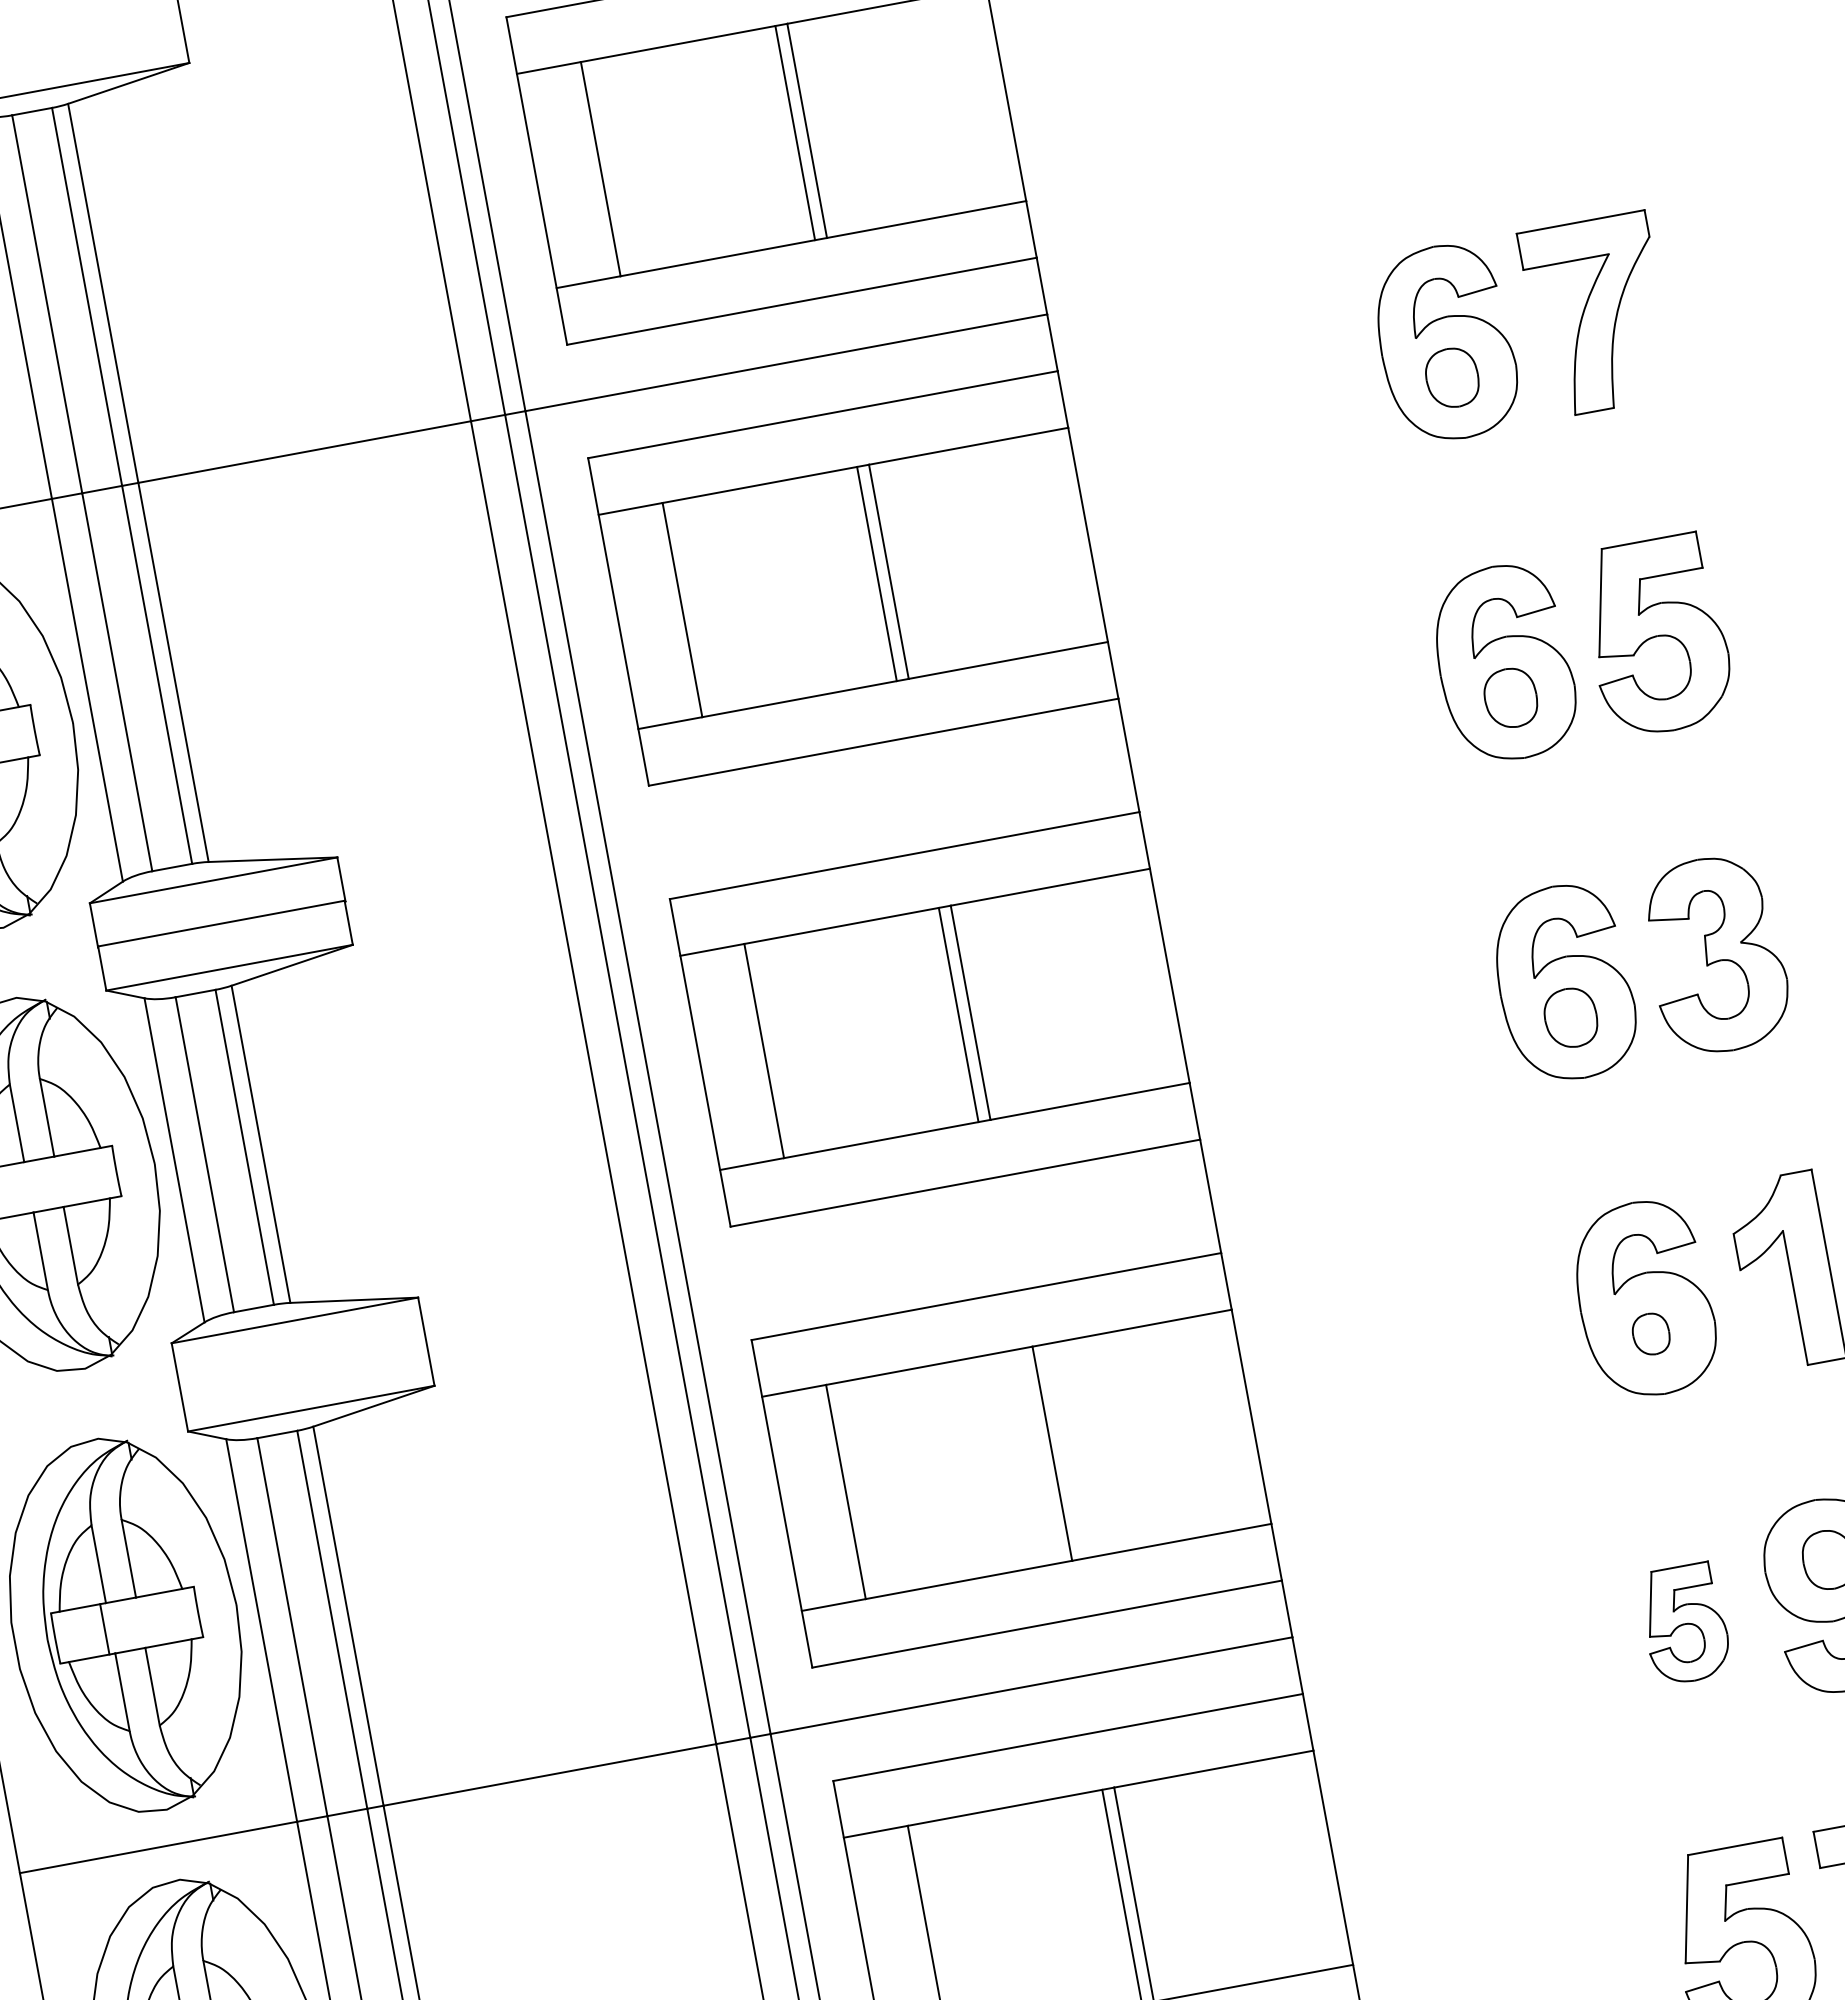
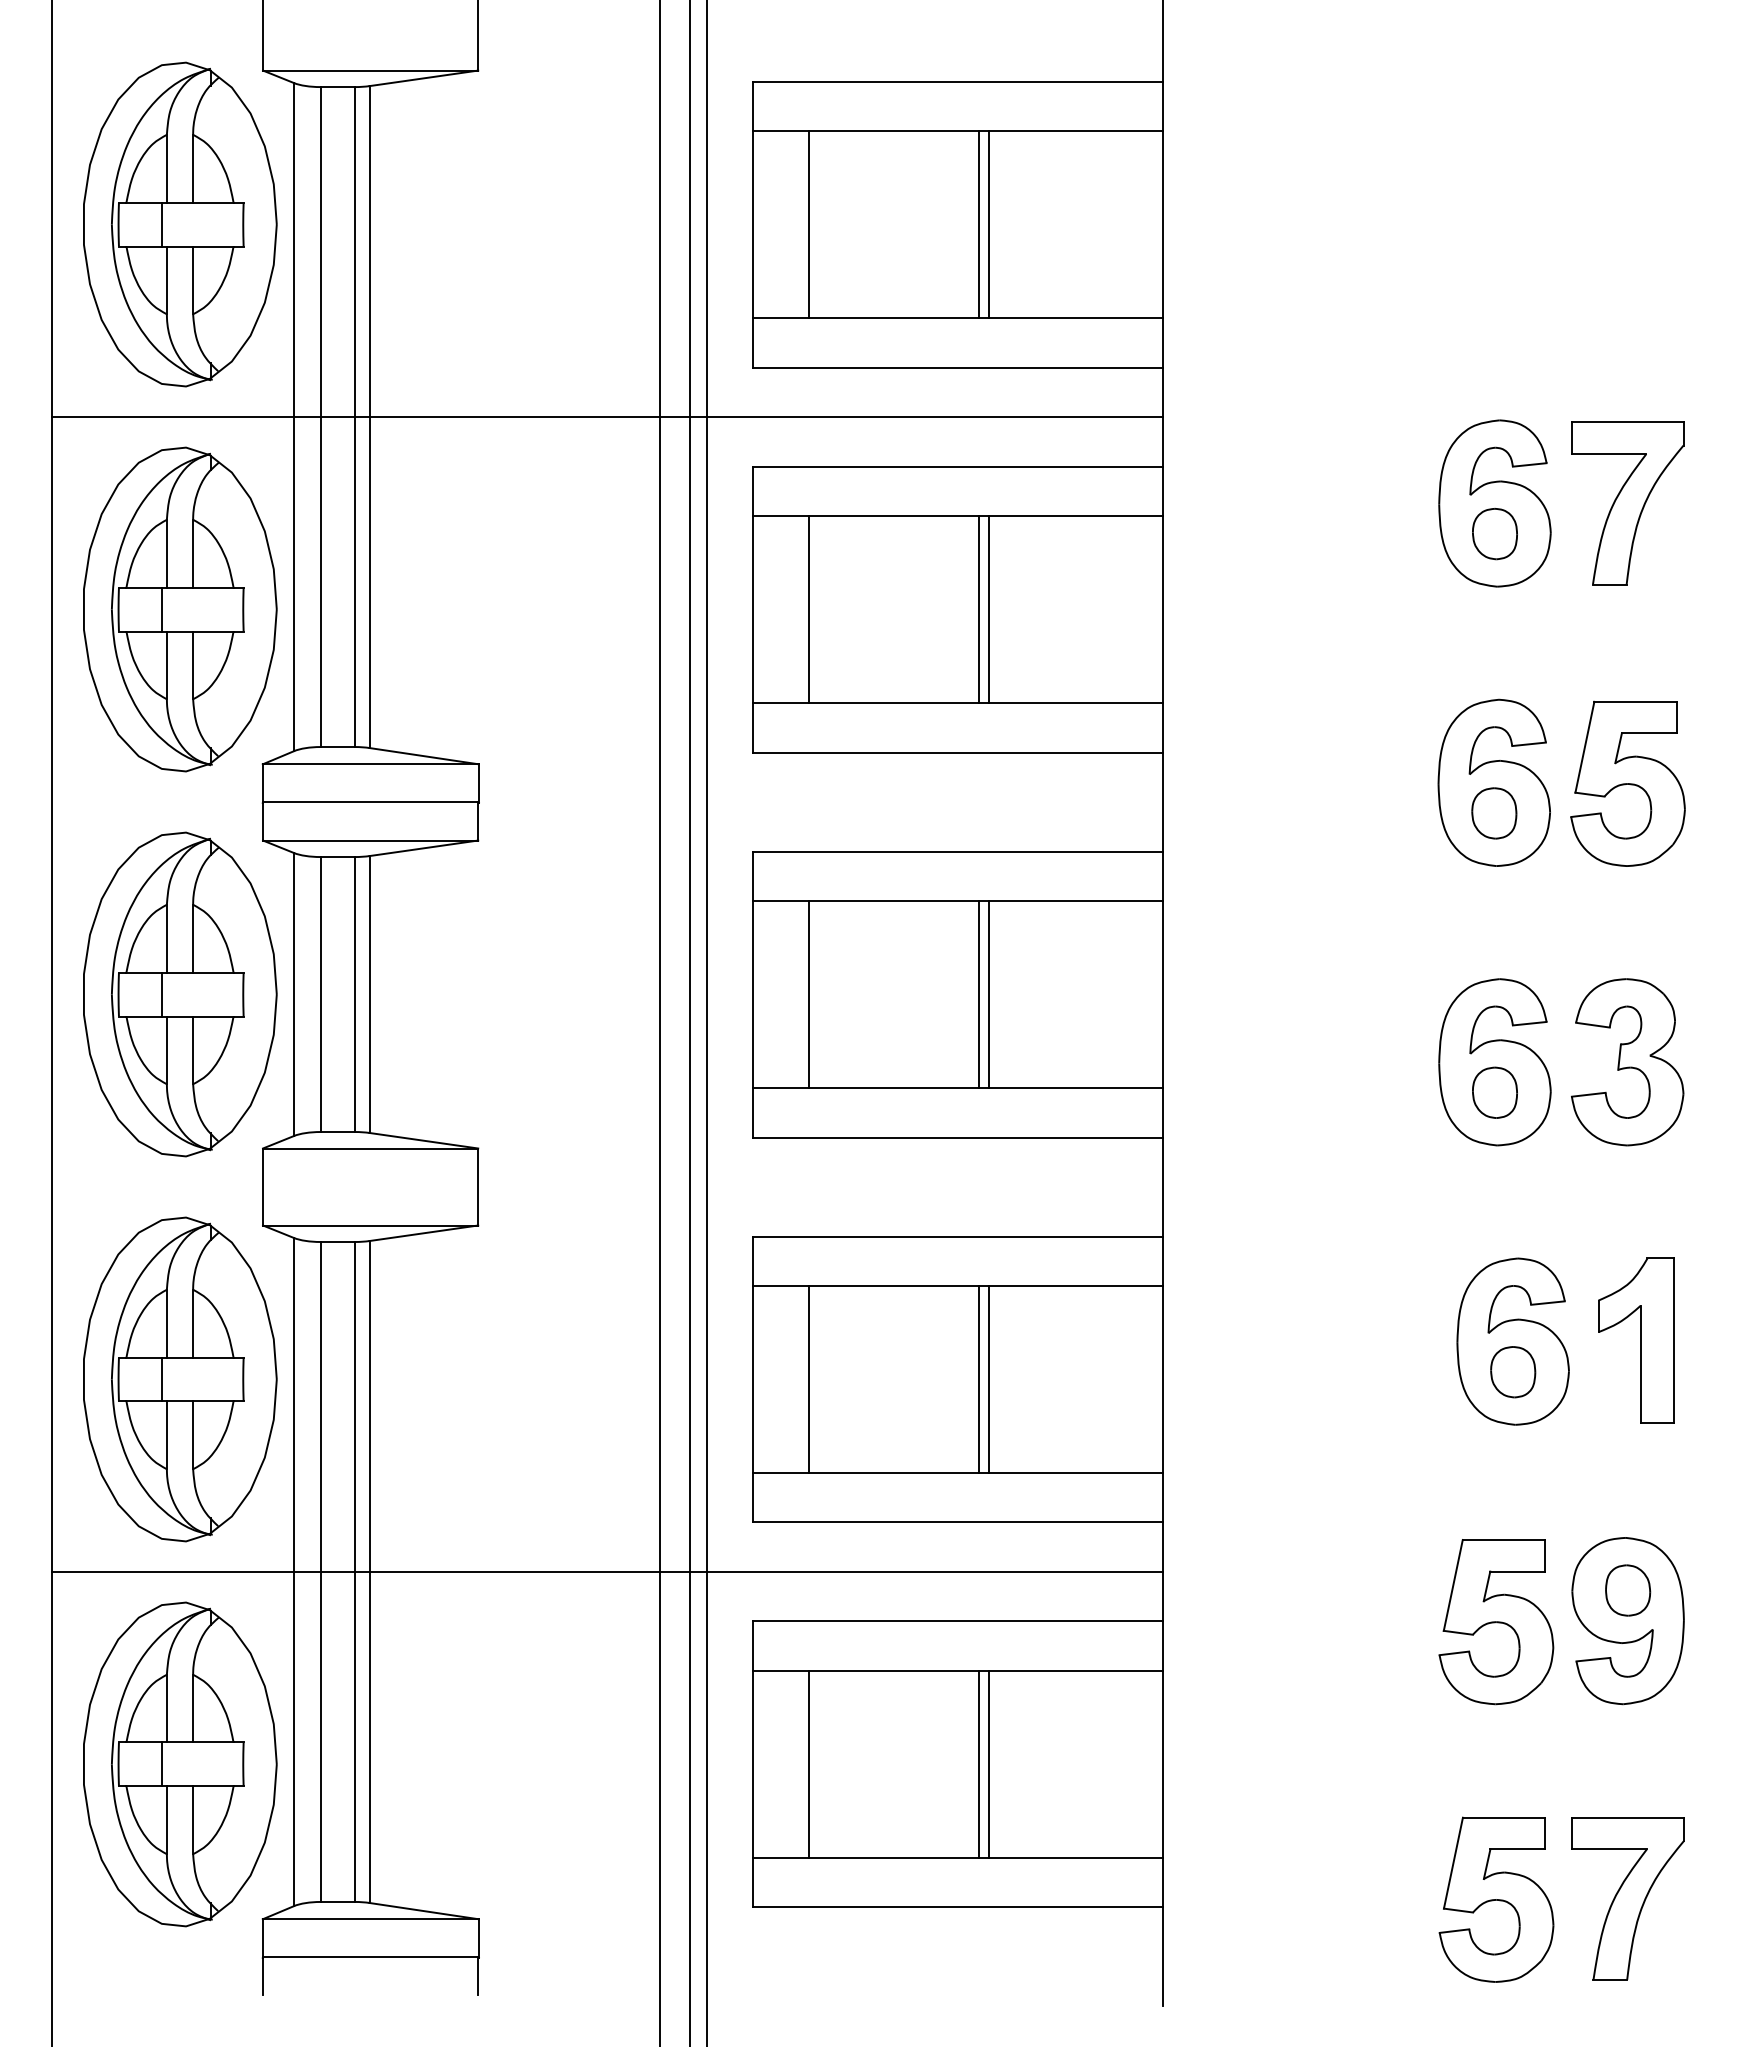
line: (22, 1188) -> (161, 994), added
part: (1651, 1334) -> (1513, 1372), size x1.43
line: (1040, 1455) -> (978, 1379), added
part: (1685, 1624) -> (1496, 1622), size x1.67

